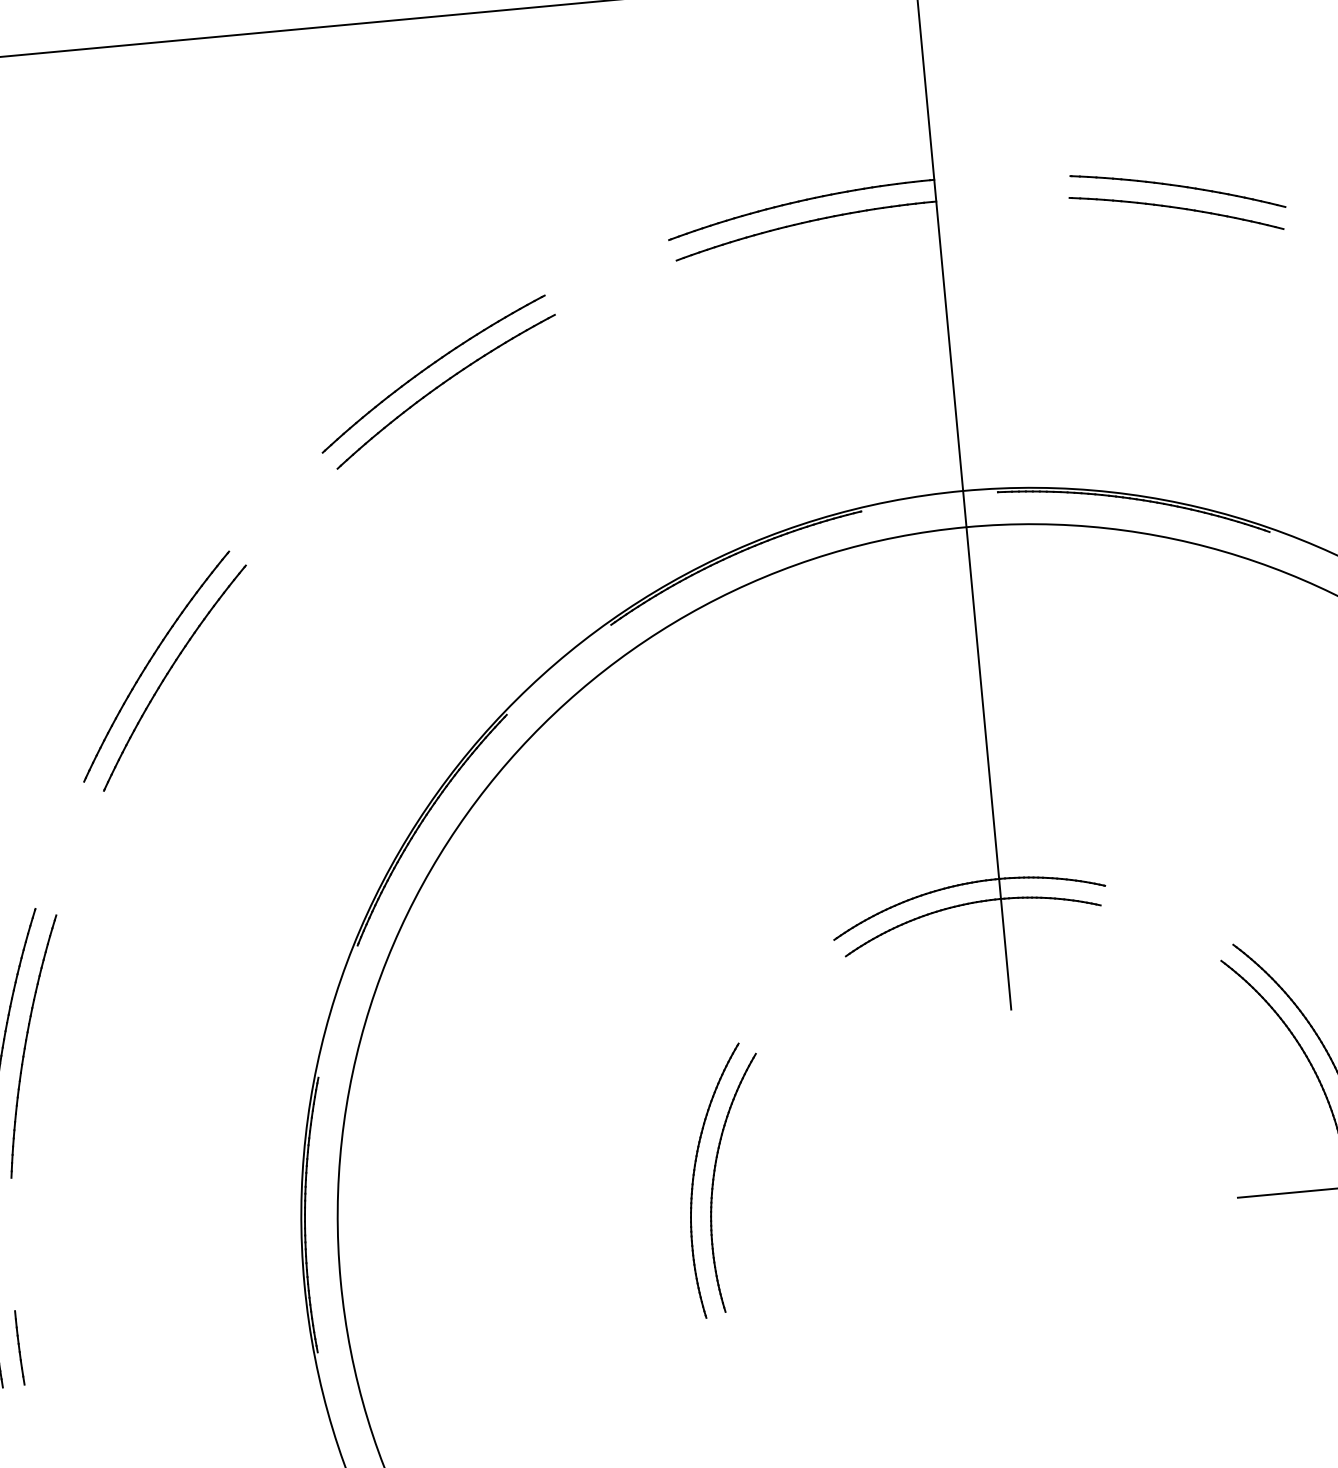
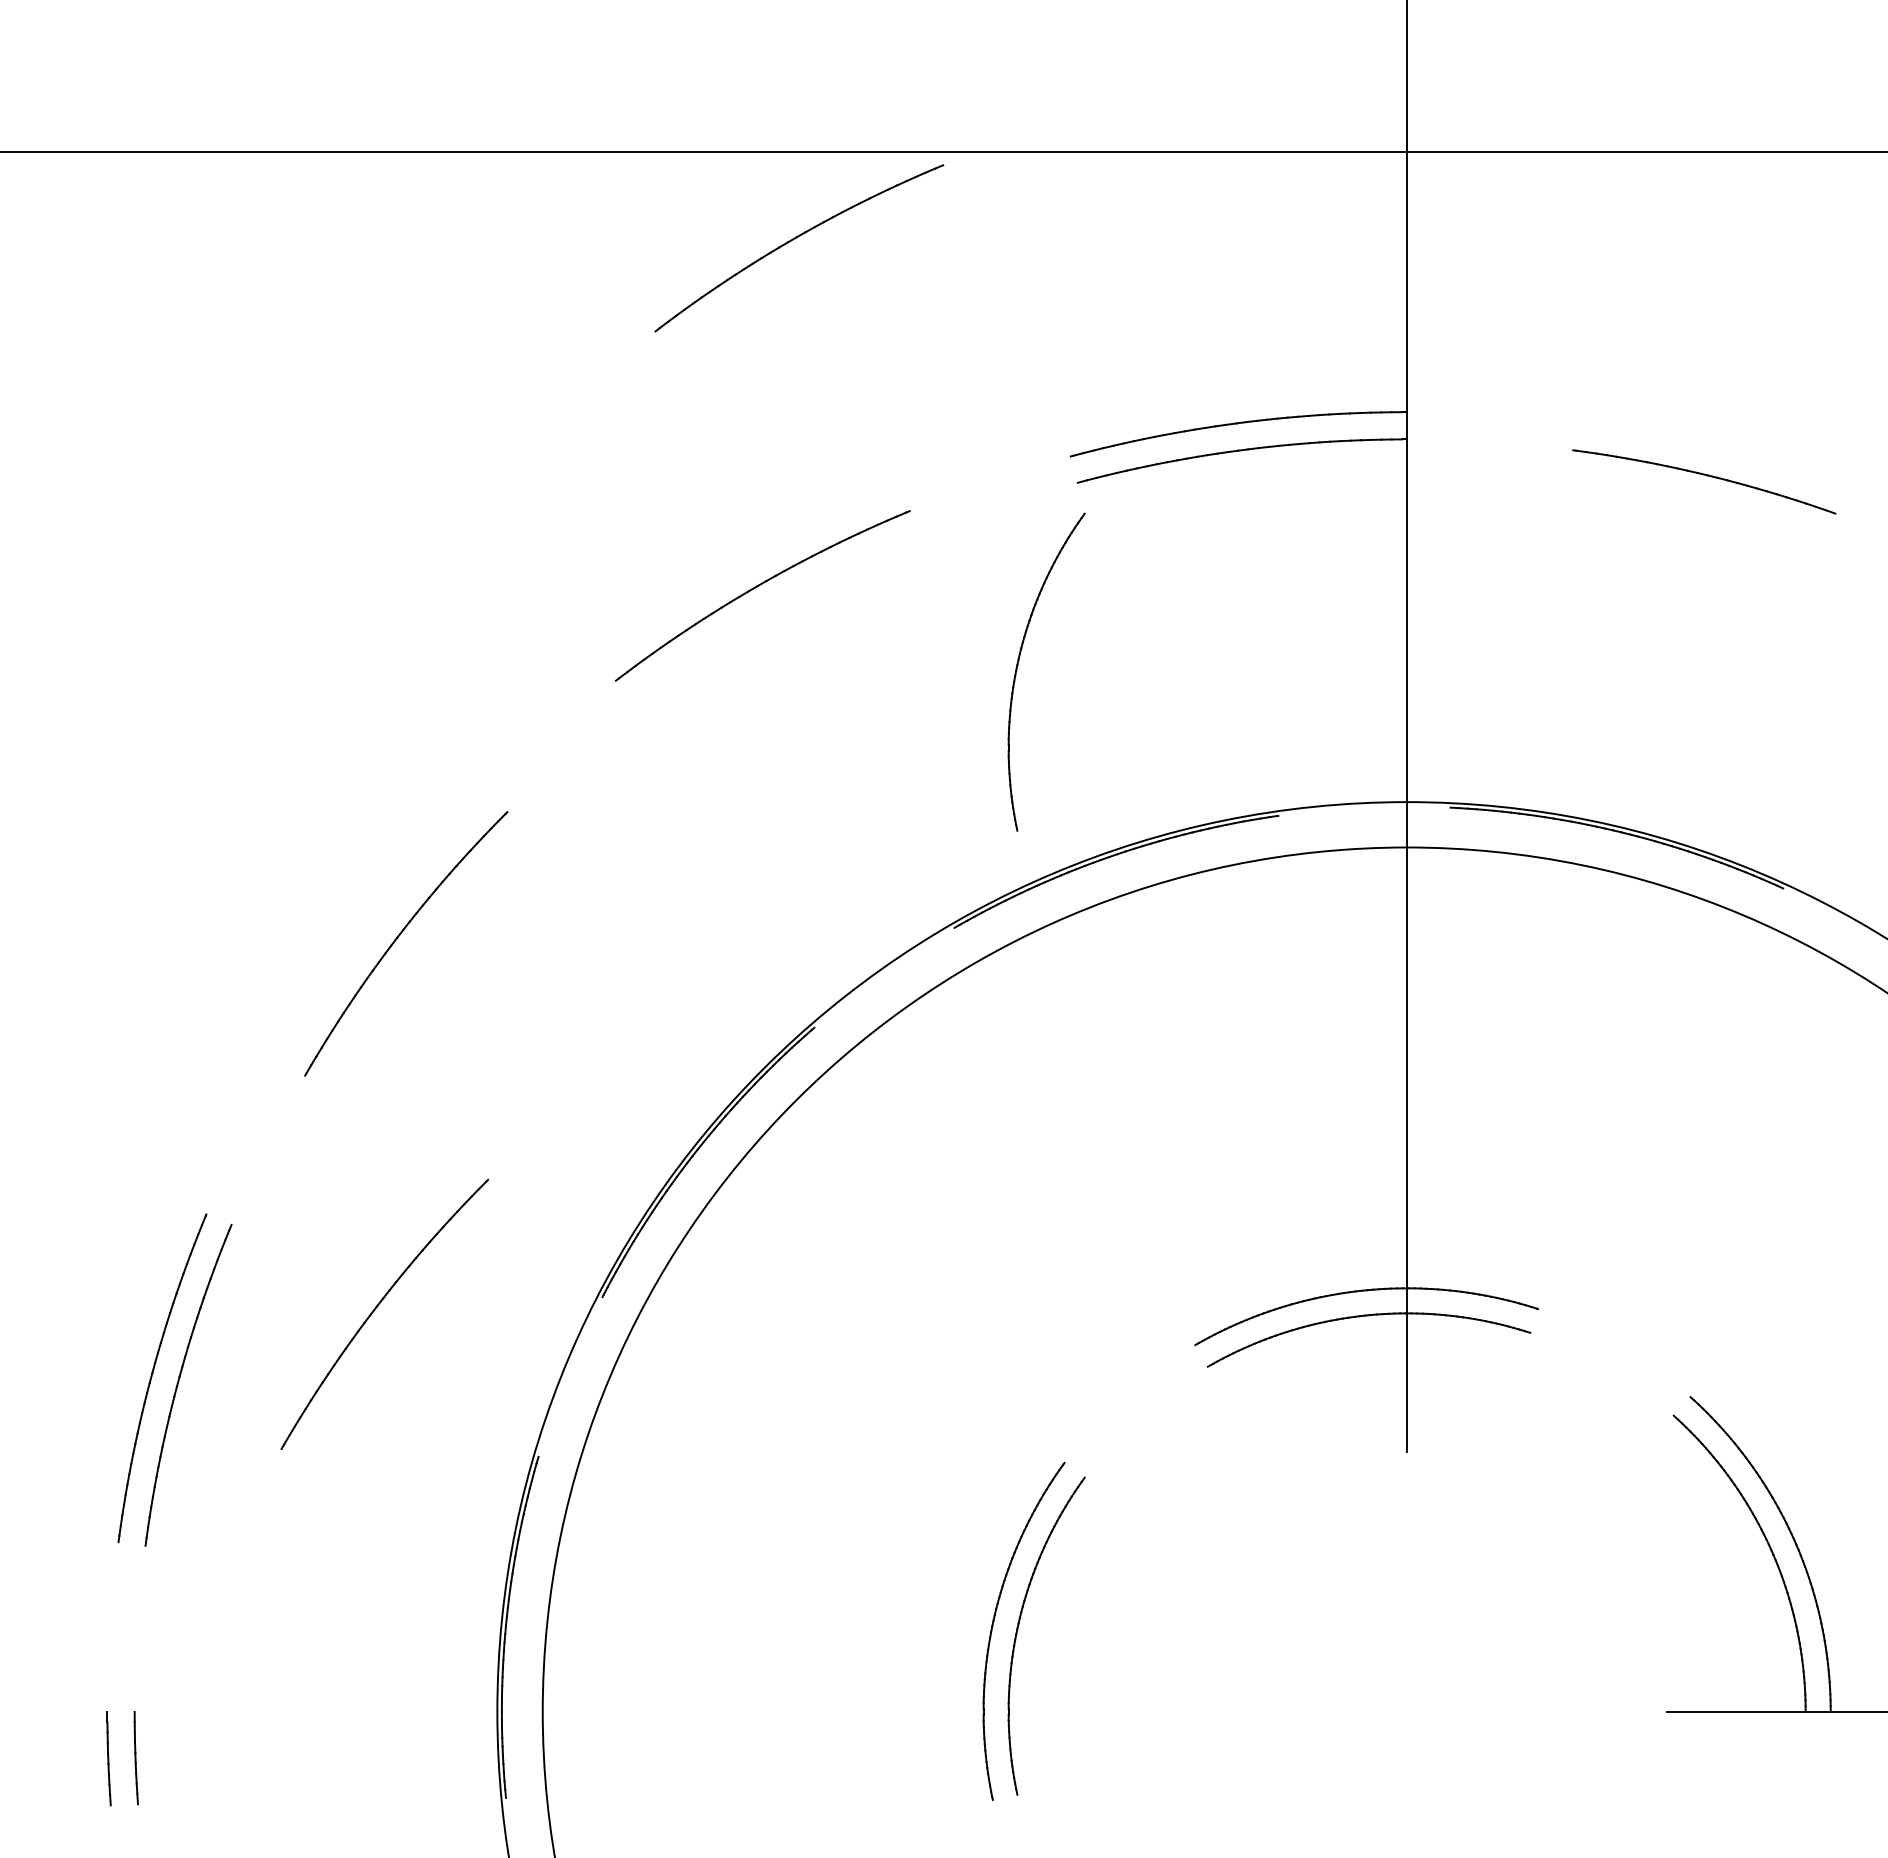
part: (1177, 191) -> (1708, 454), removed
part: (442, 385) -> (795, 239), moved
part: (642, 410) -> (1018, 665), added
part: (148, 664) -> (375, 1310), moved

